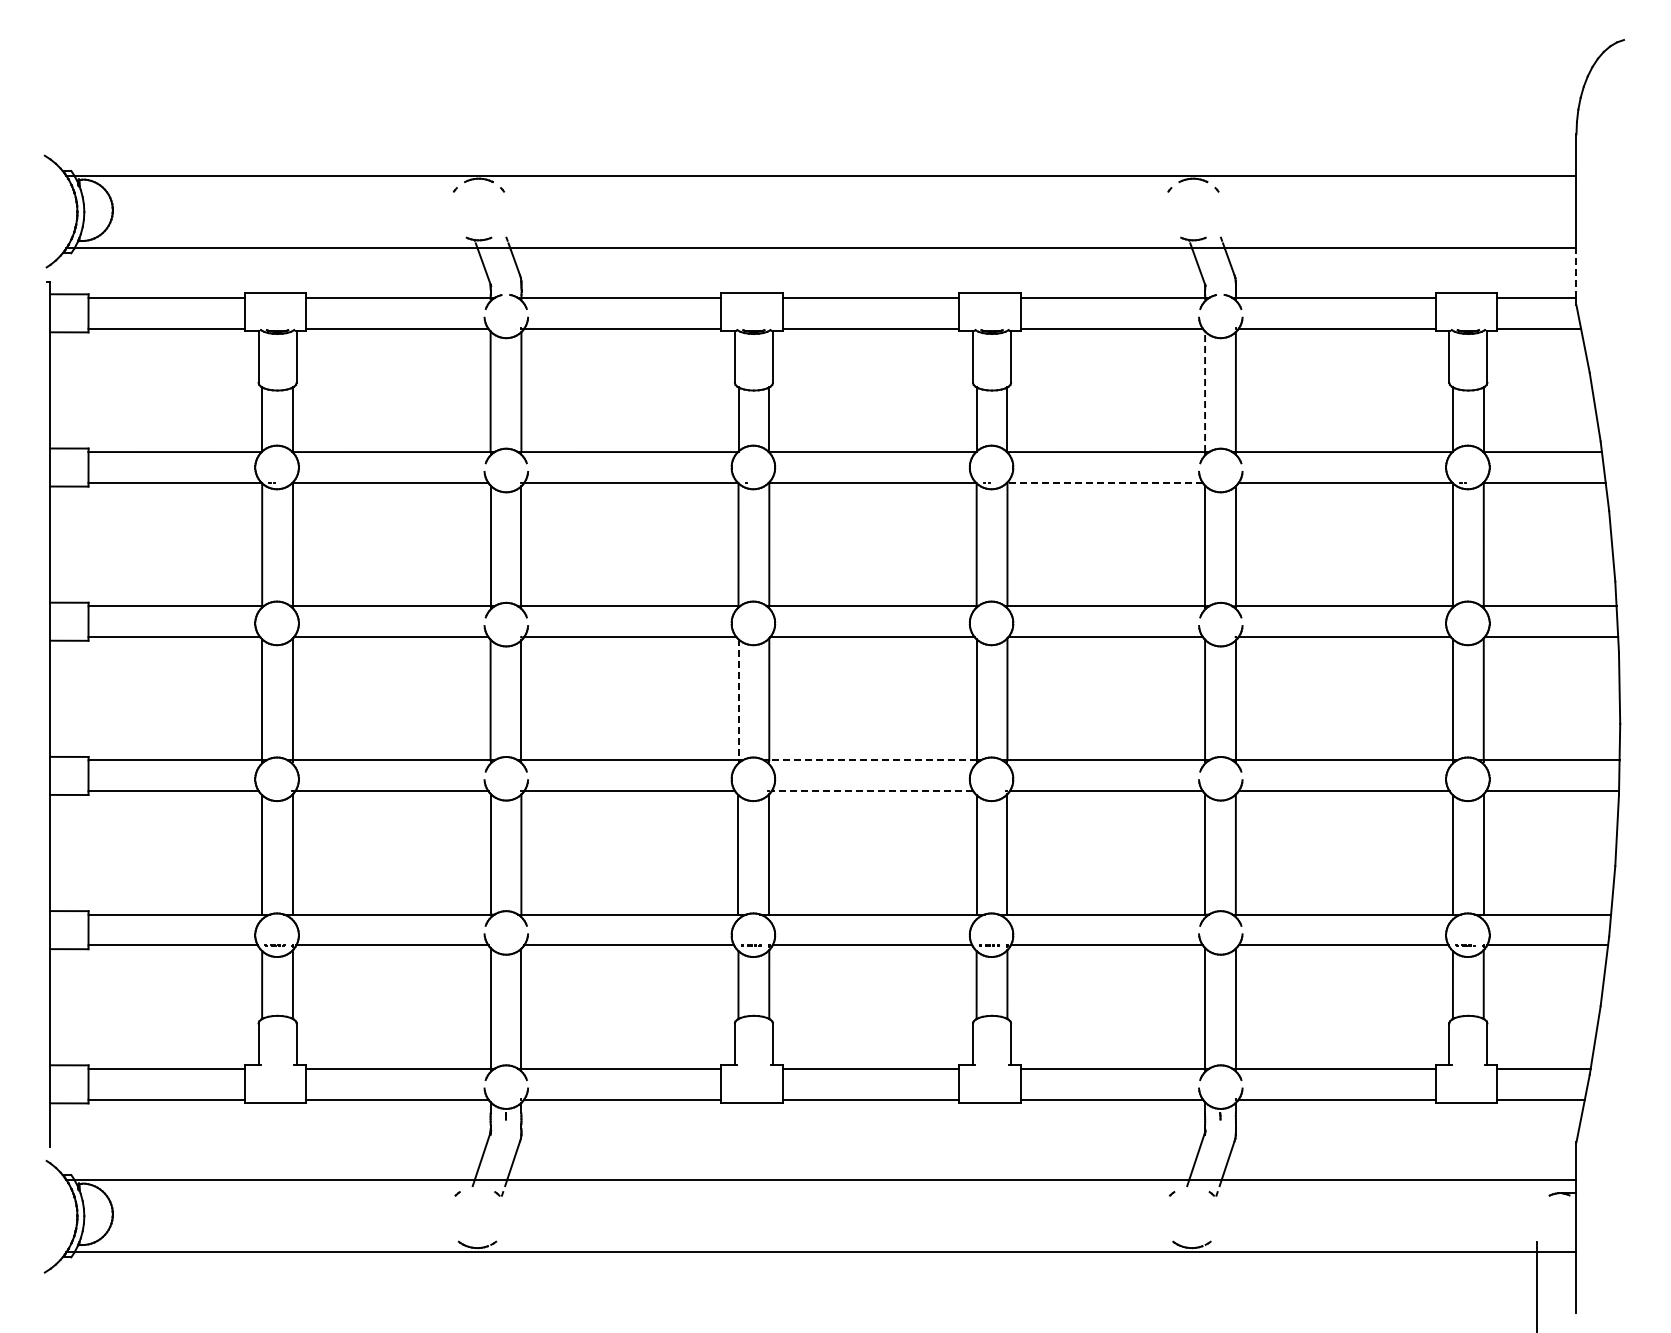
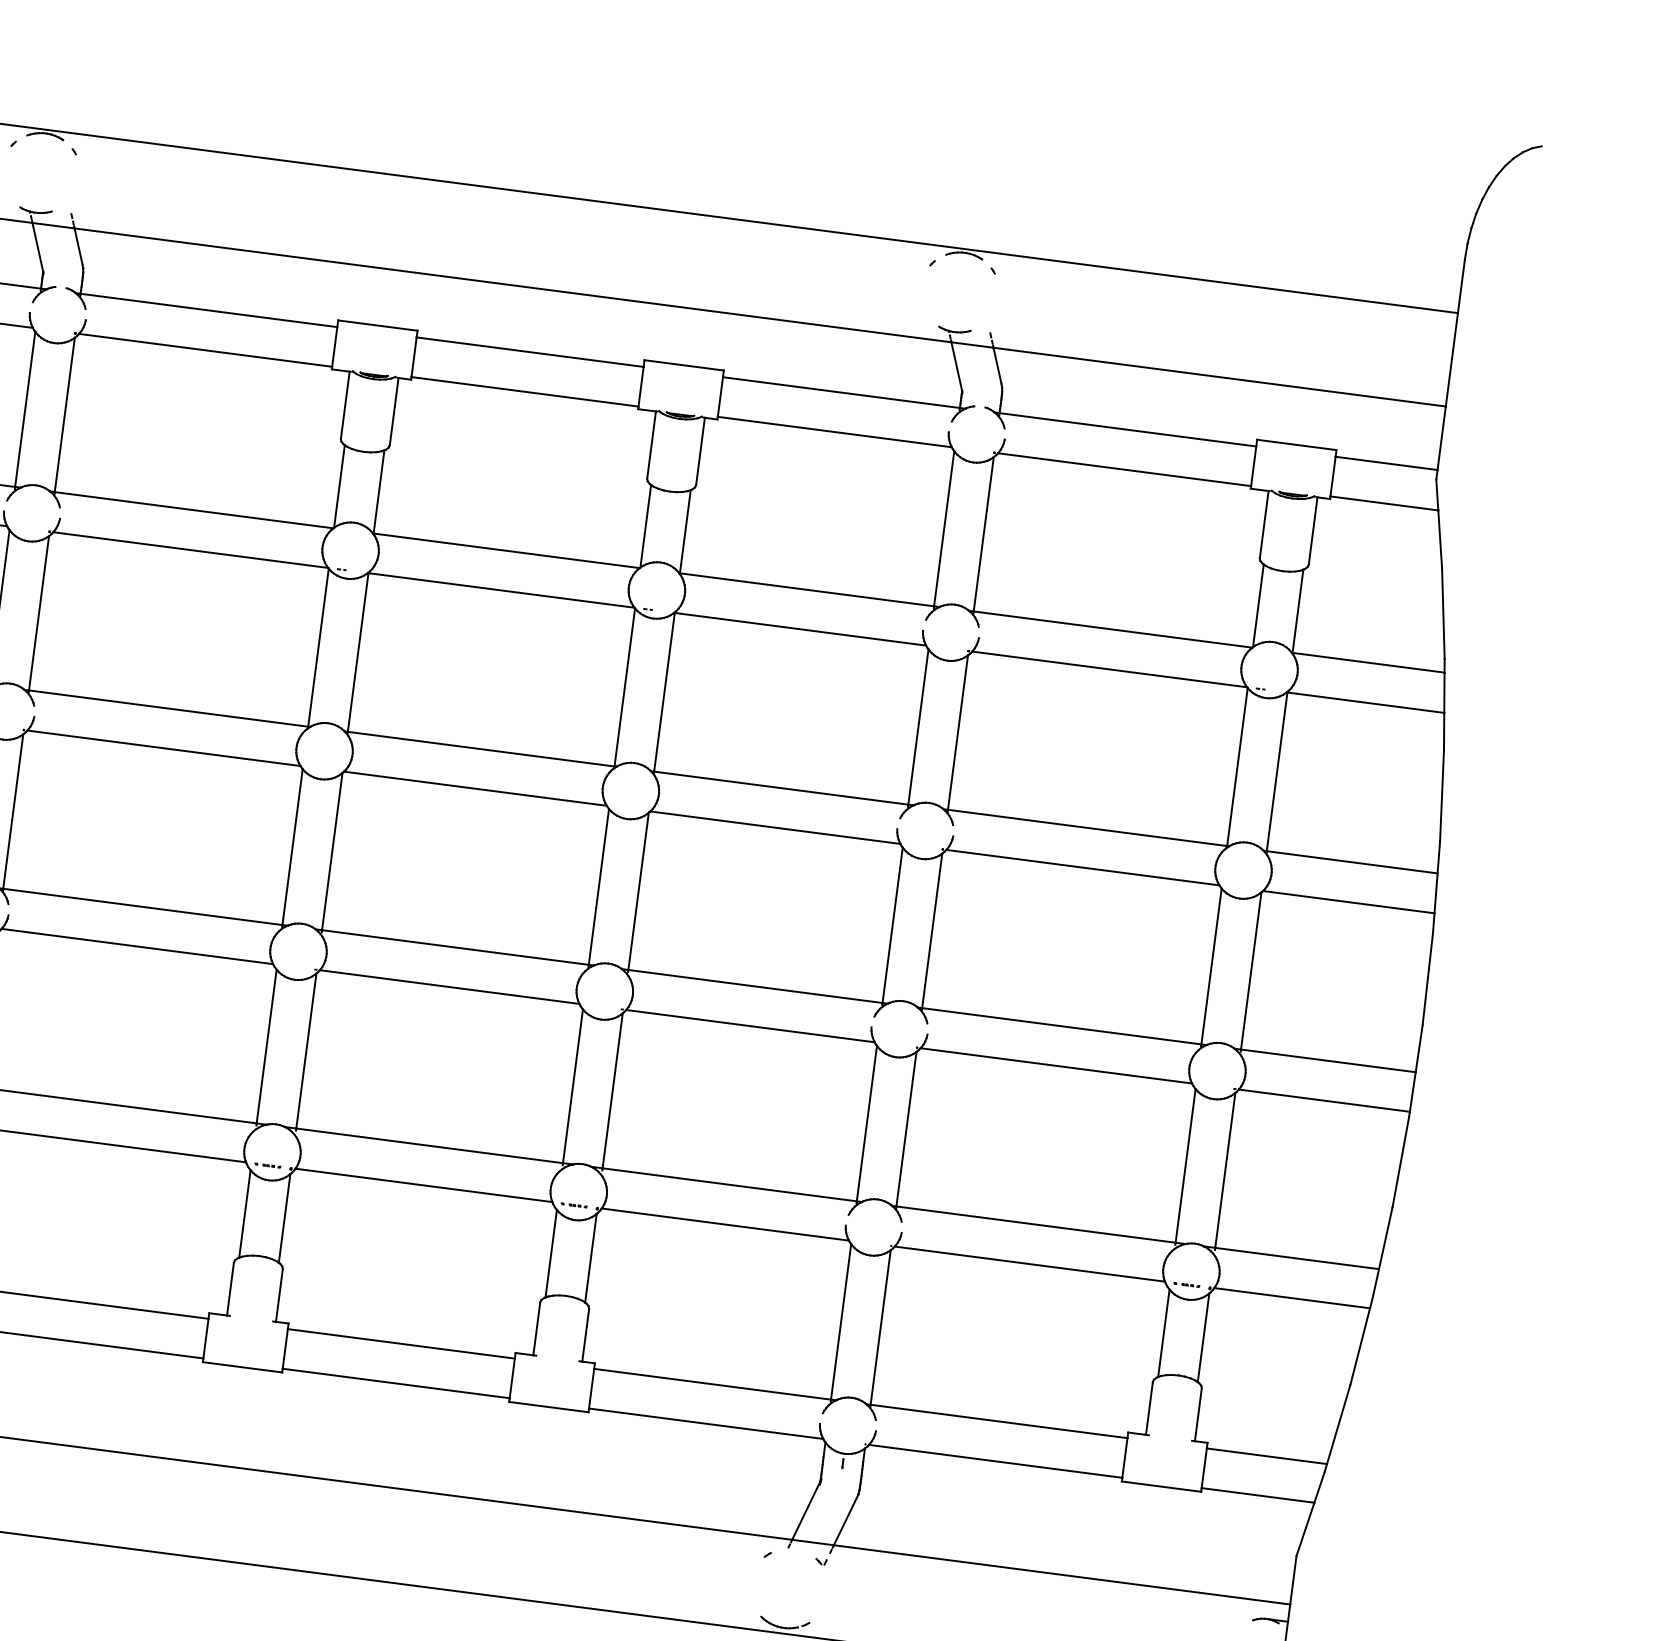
line: (1576, 273) -> (1441, 438), dashed -> solid
line: (1205, 391) -> (944, 528), dashed -> solid
line: (1105, 482) -> (800, 628), dashed -> solid
line: (738, 699) -> (292, 846), dashed -> solid
line: (872, 760) -> (454, 947), dashed -> solid
line: (872, 791) -> (449, 987), dashed -> solid

